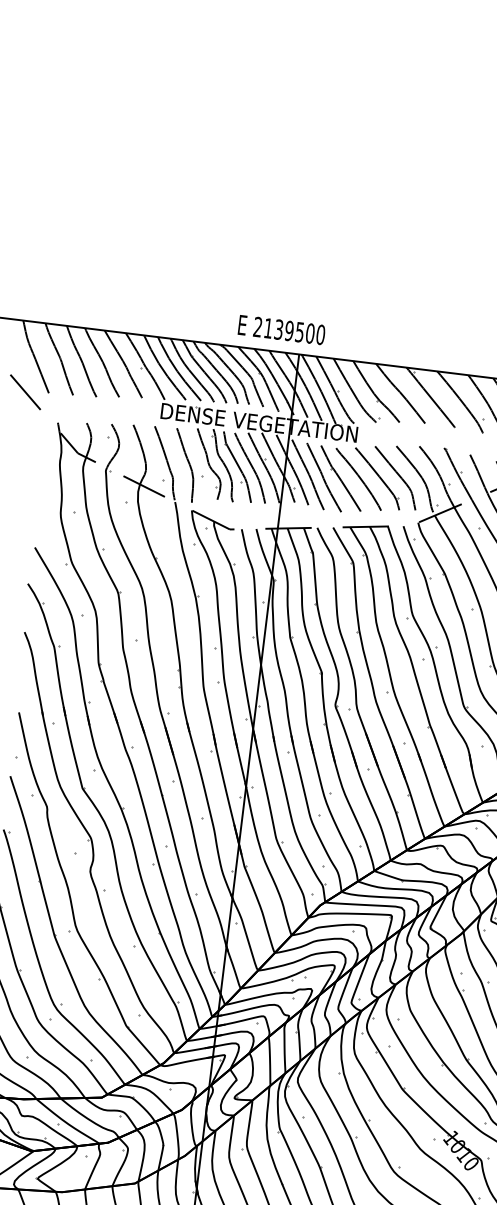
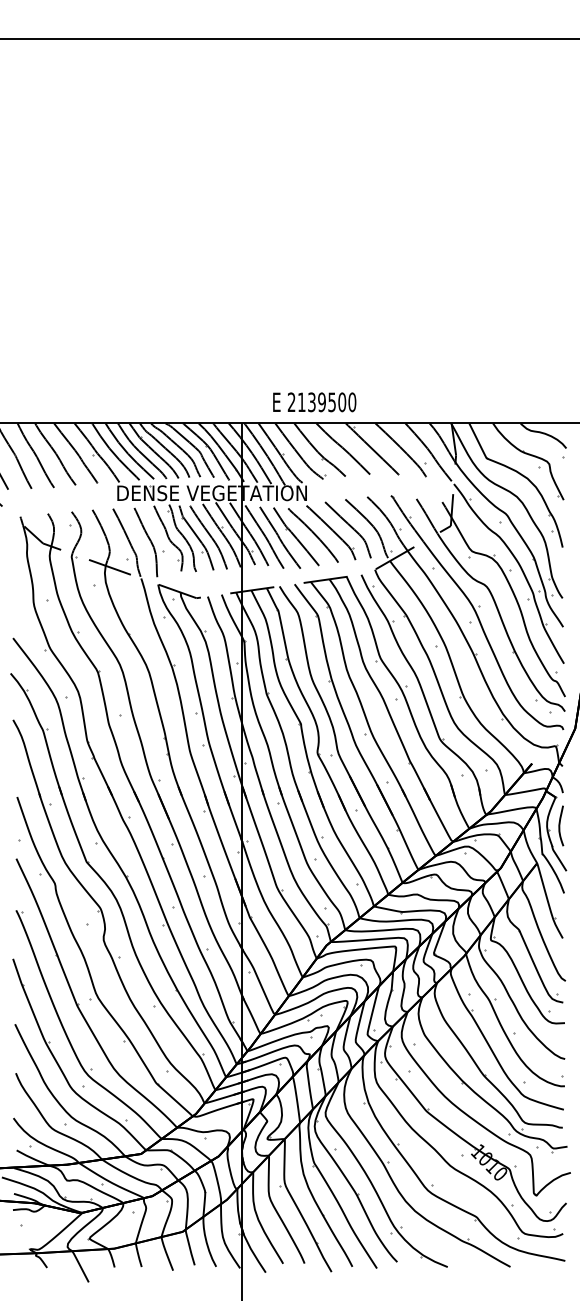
text: (281, 330) -> (314, 402), moved

